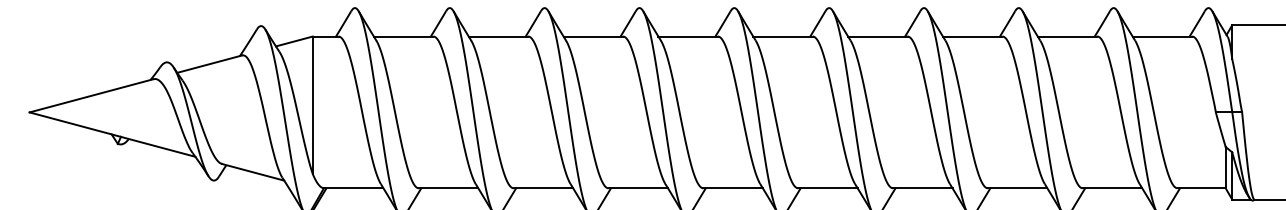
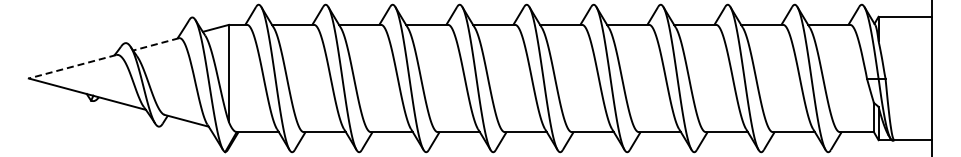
line: (210, 64) -> (156, 44), solid -> dashed
line: (91, 95) -> (72, 66), solid -> dashed

